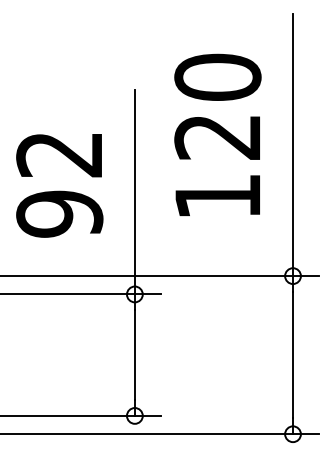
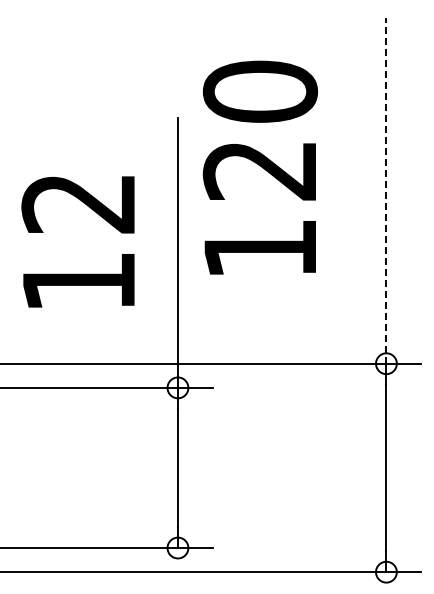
text: (217, 134) -> (260, 167), moved
line: (293, 144) -> (386, 190), solid -> dashed
text: (59, 214) -> (78, 282), 92 -> 12

